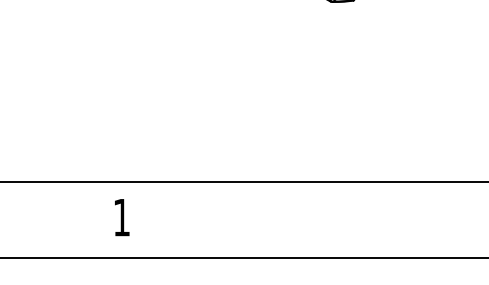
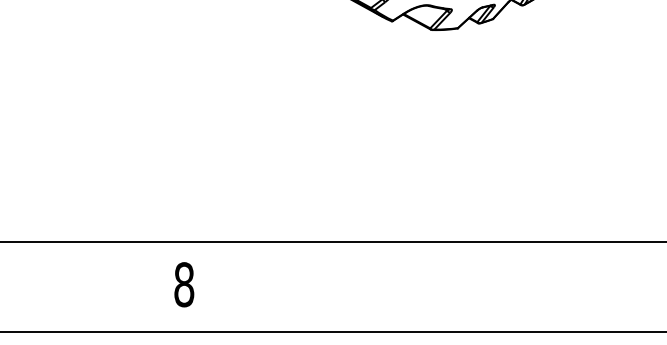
text: (122, 217) -> (184, 284), 1 -> 8

